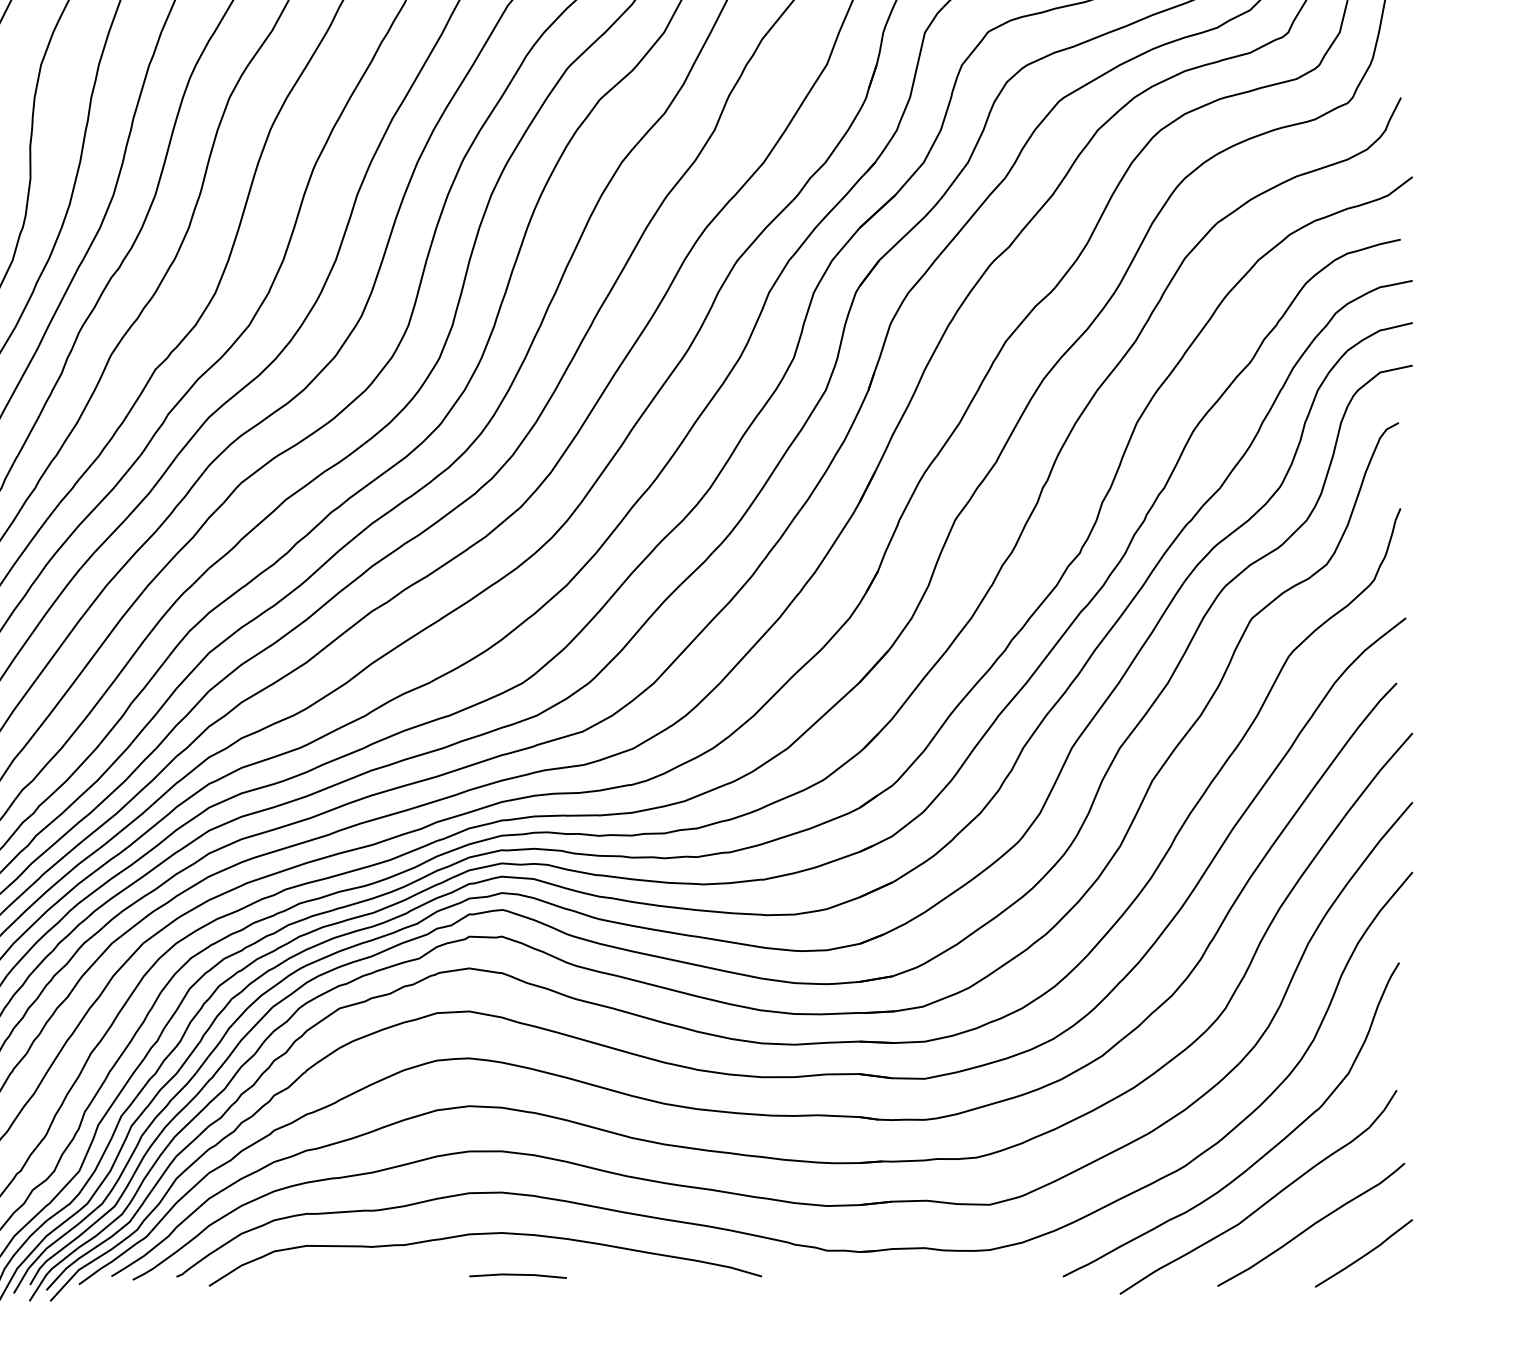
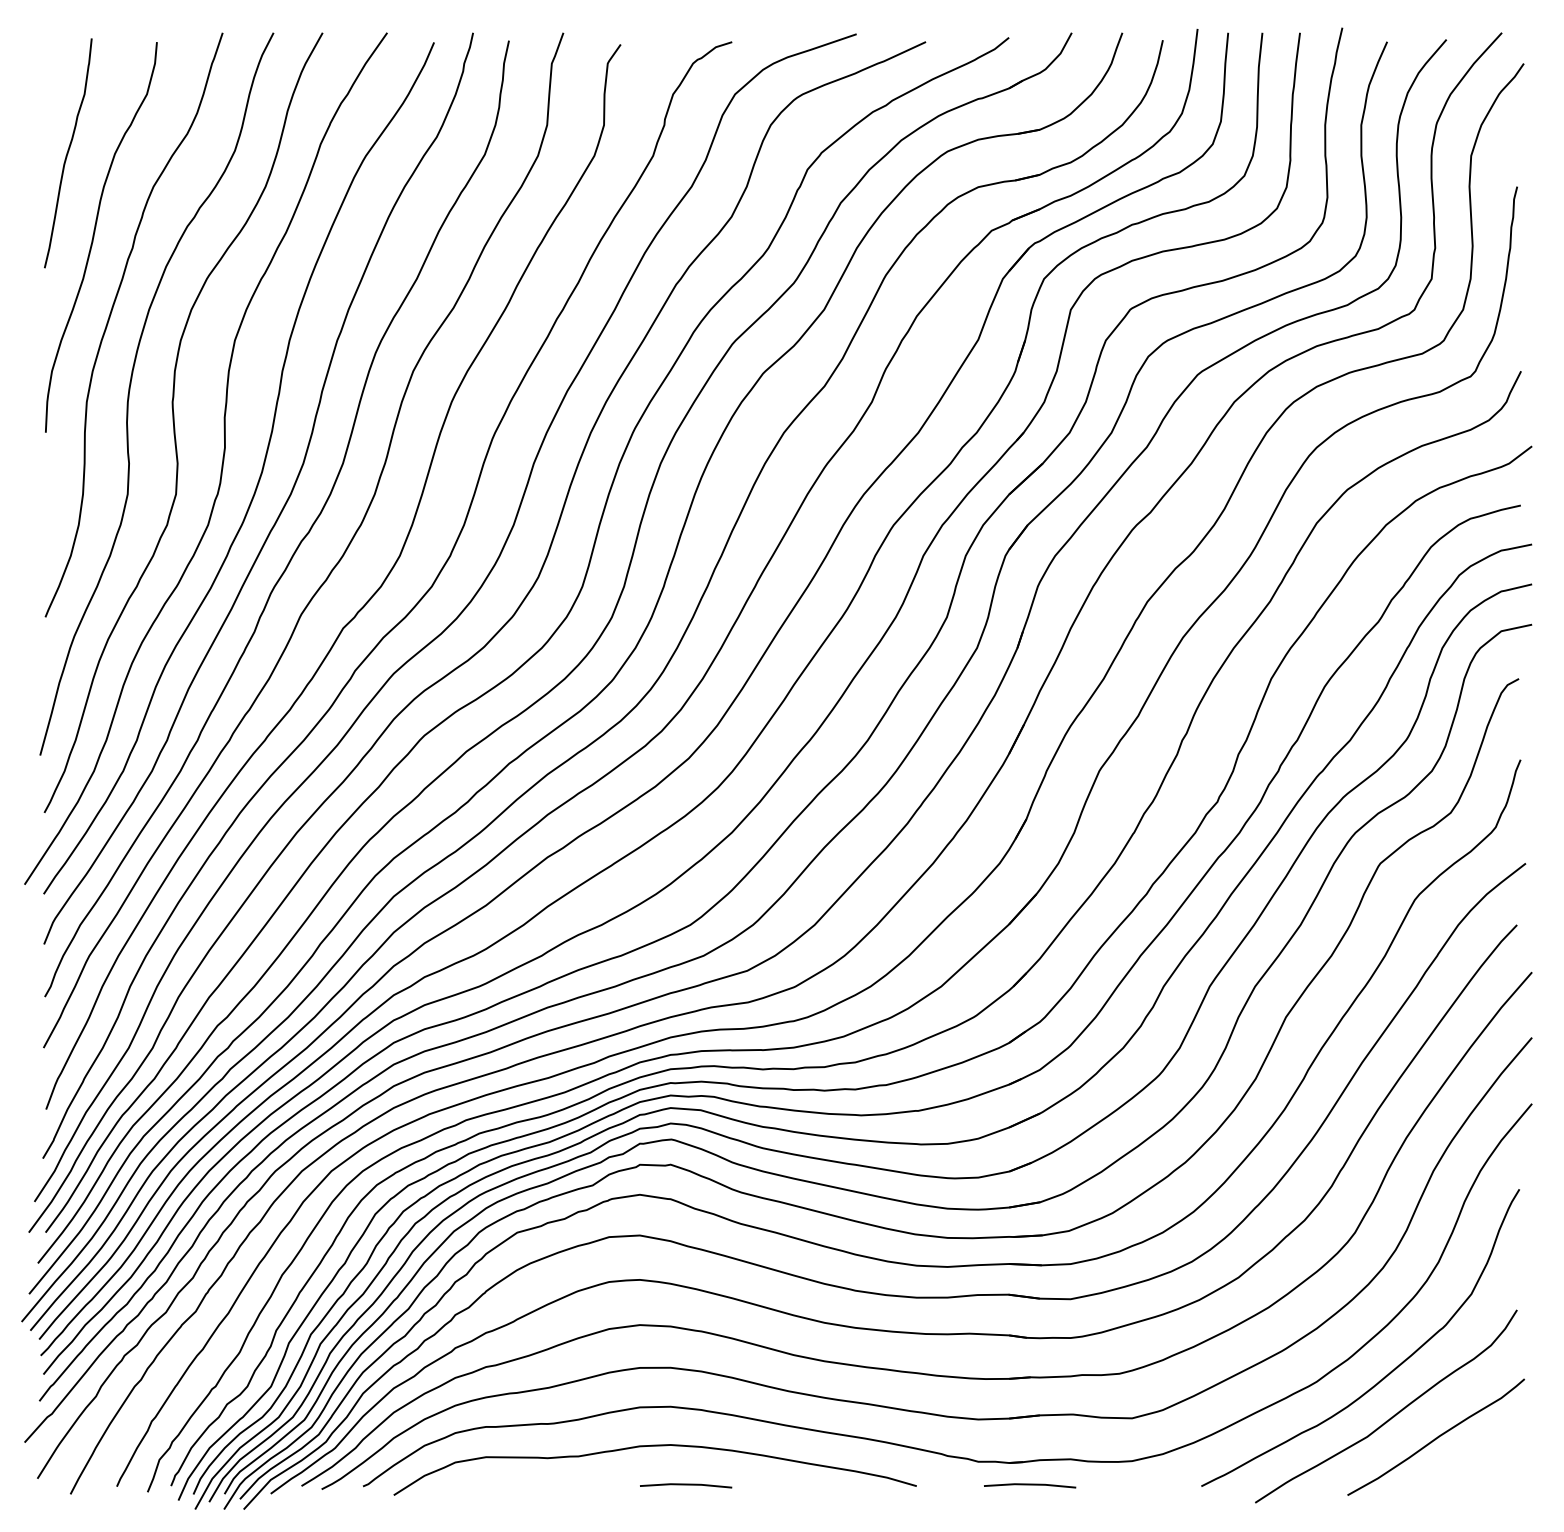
curve: (1364, 1254) -> (1486, 1465), removed
line: (882, 1275) -> (1030, 1485), added

